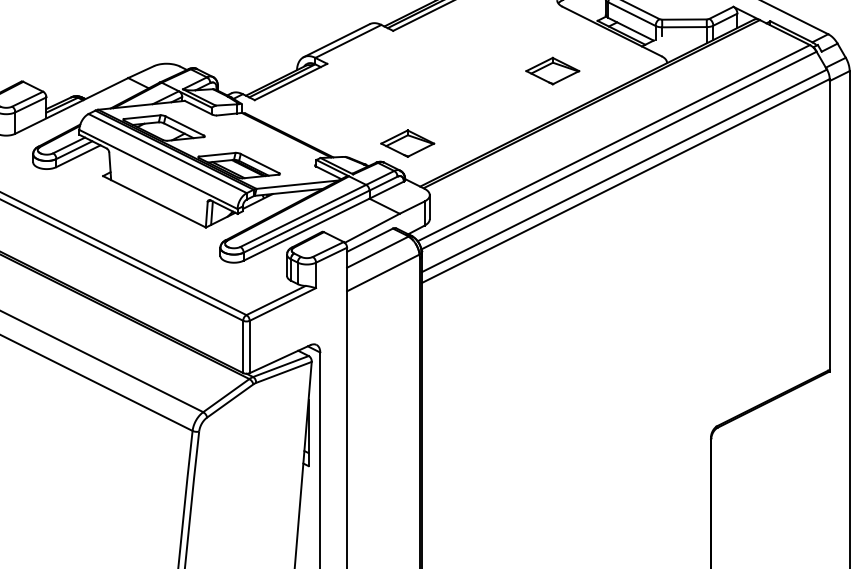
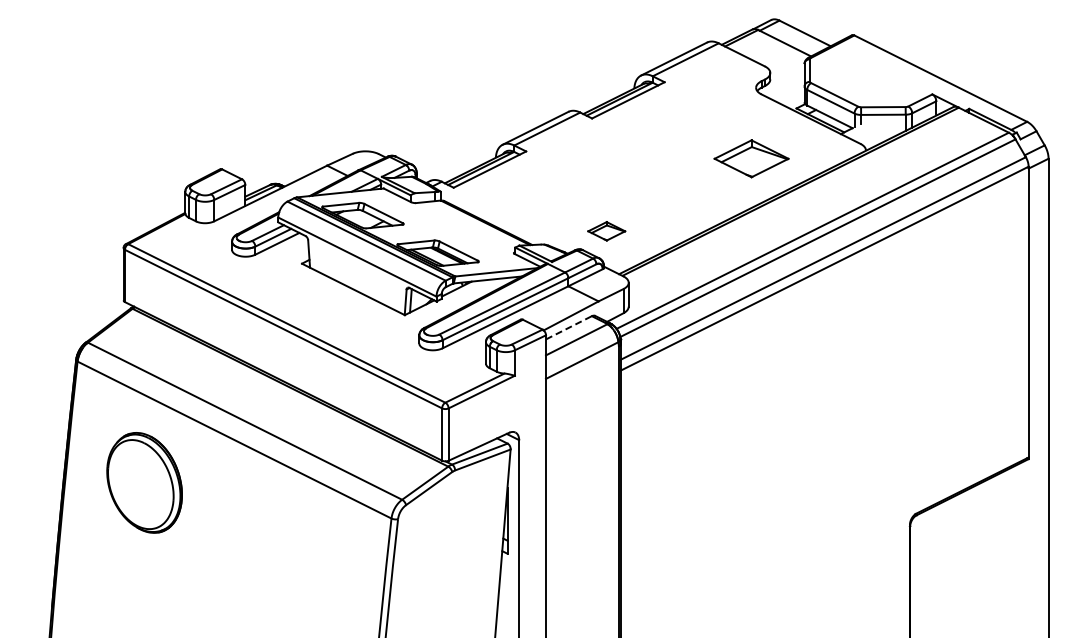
part: (552, 70) -> (751, 158), size x1.4
part: (407, 143) -> (606, 231), size x0.7
line: (369, 239) -> (568, 327), solid -> dashed

